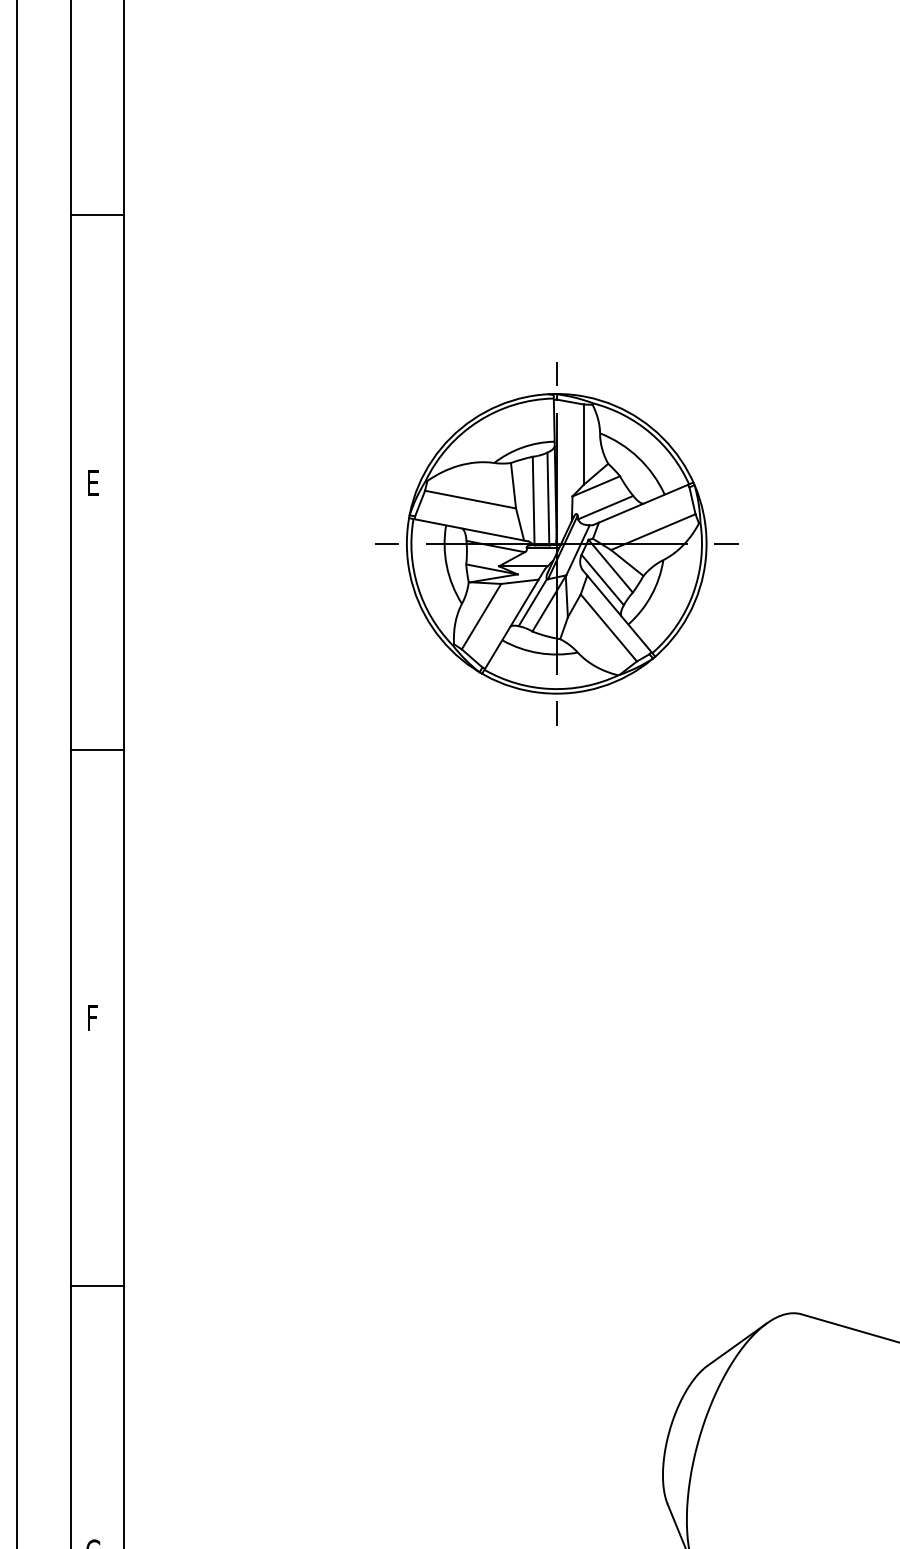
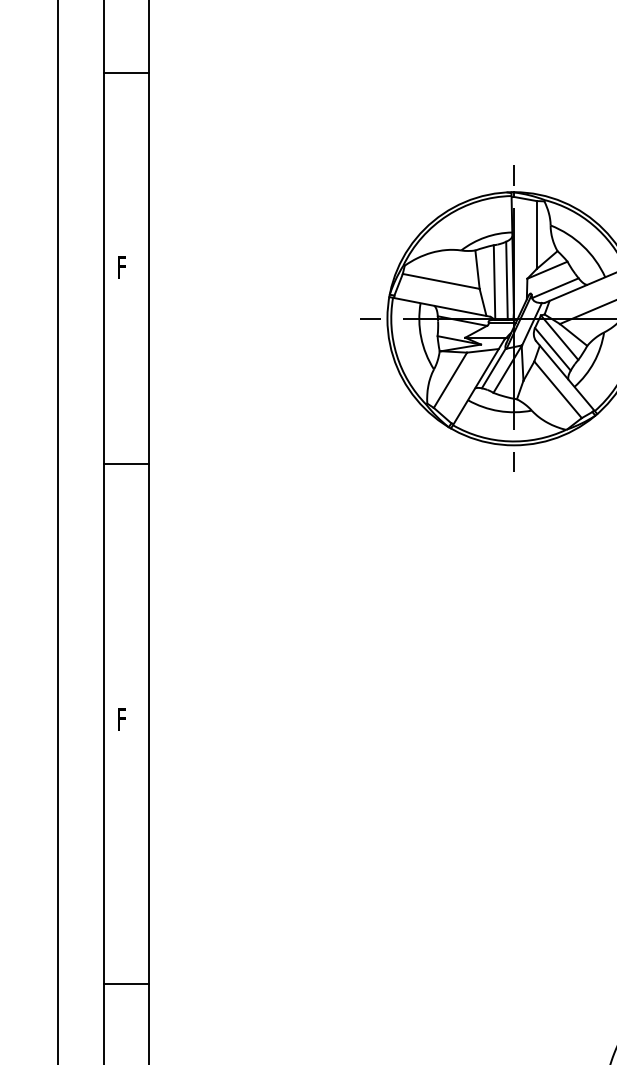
line: (97, 215) -> (126, 73), moved
text: (94, 482) -> (123, 266), E -> F
line: (97, 750) -> (126, 463), moved
line: (97, 1285) -> (126, 984), moved

